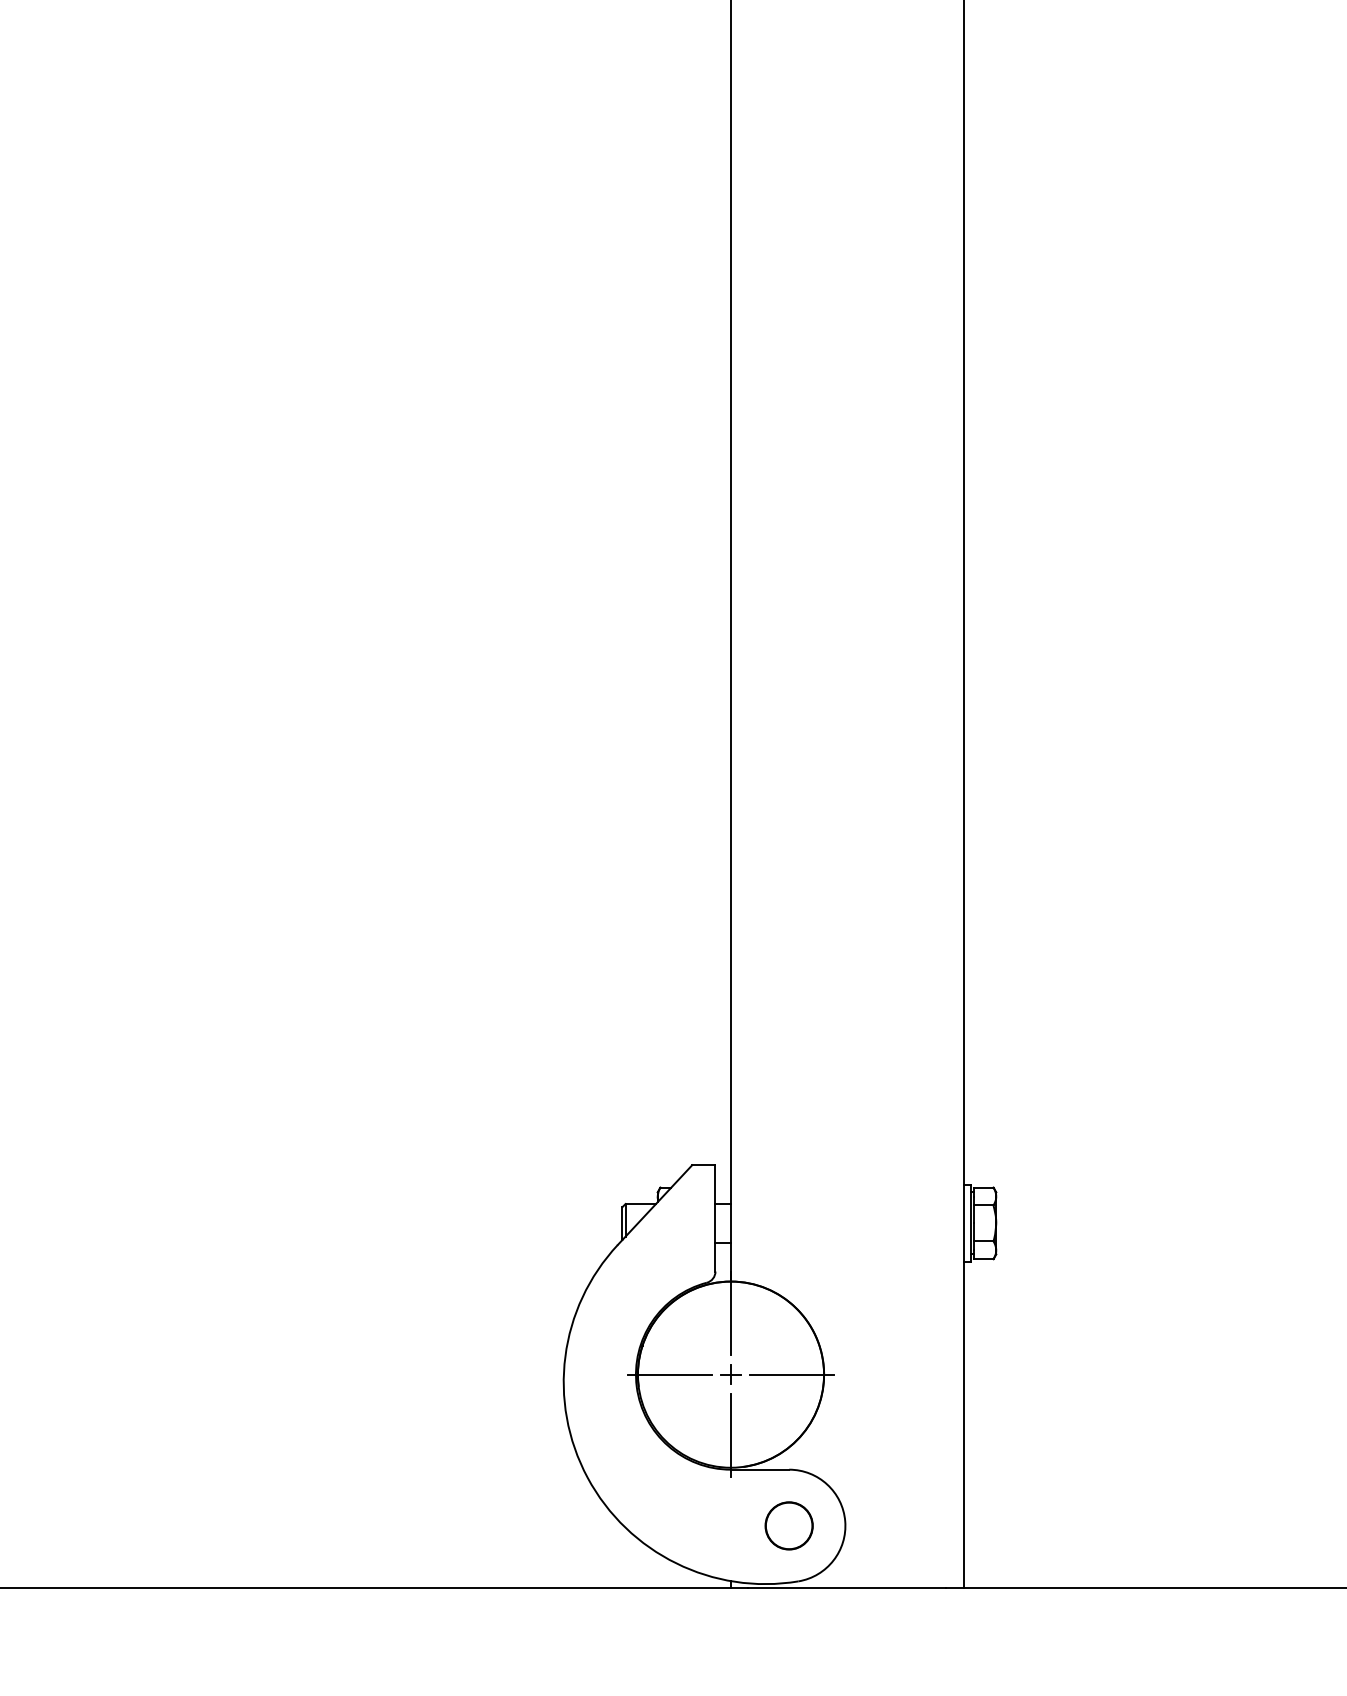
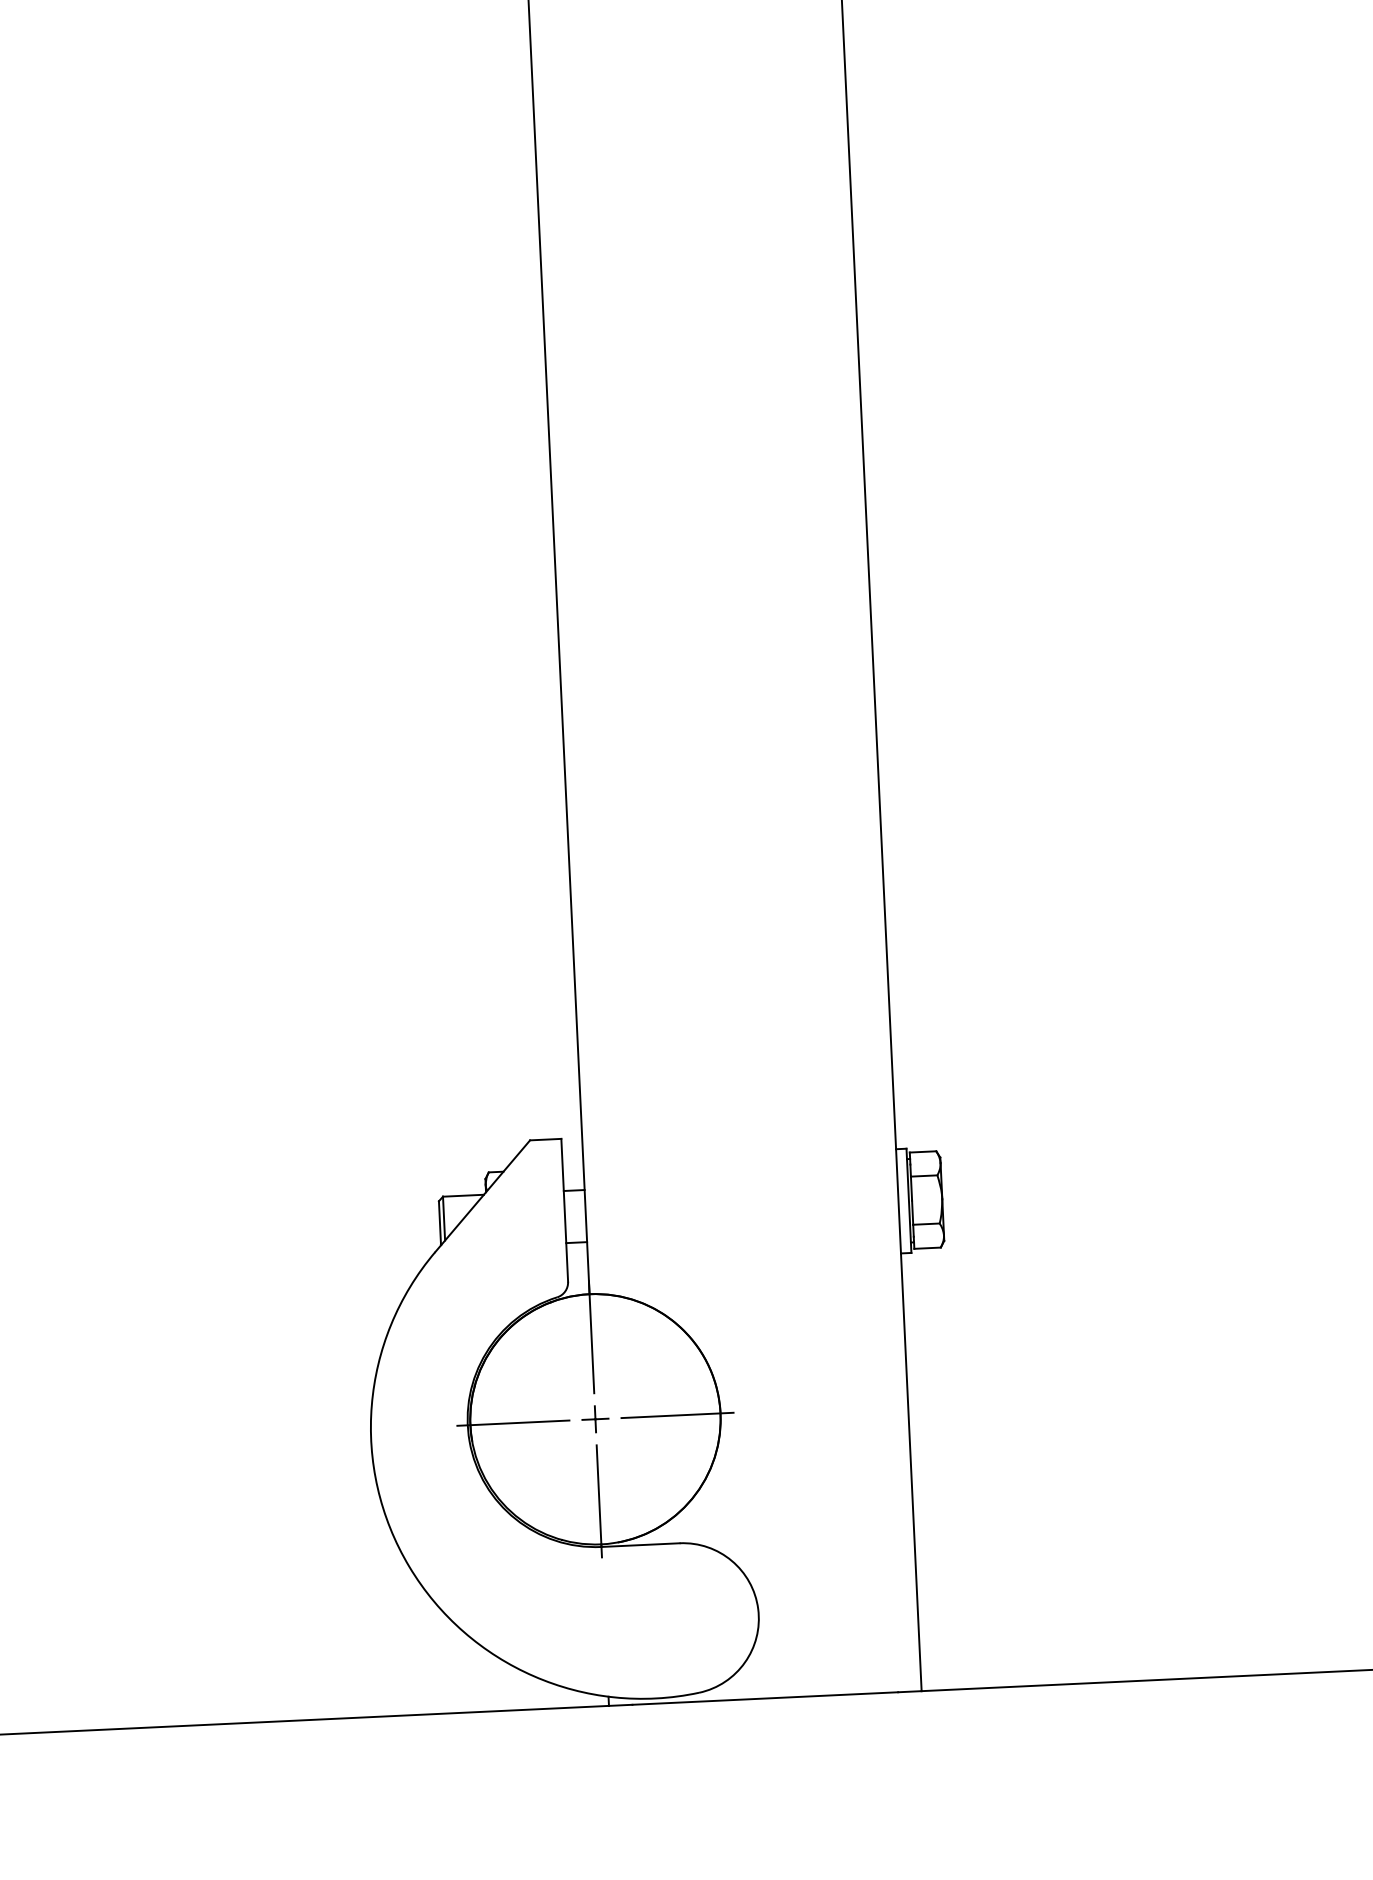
circle: (788, 1525) -> (682, 1618), removed

